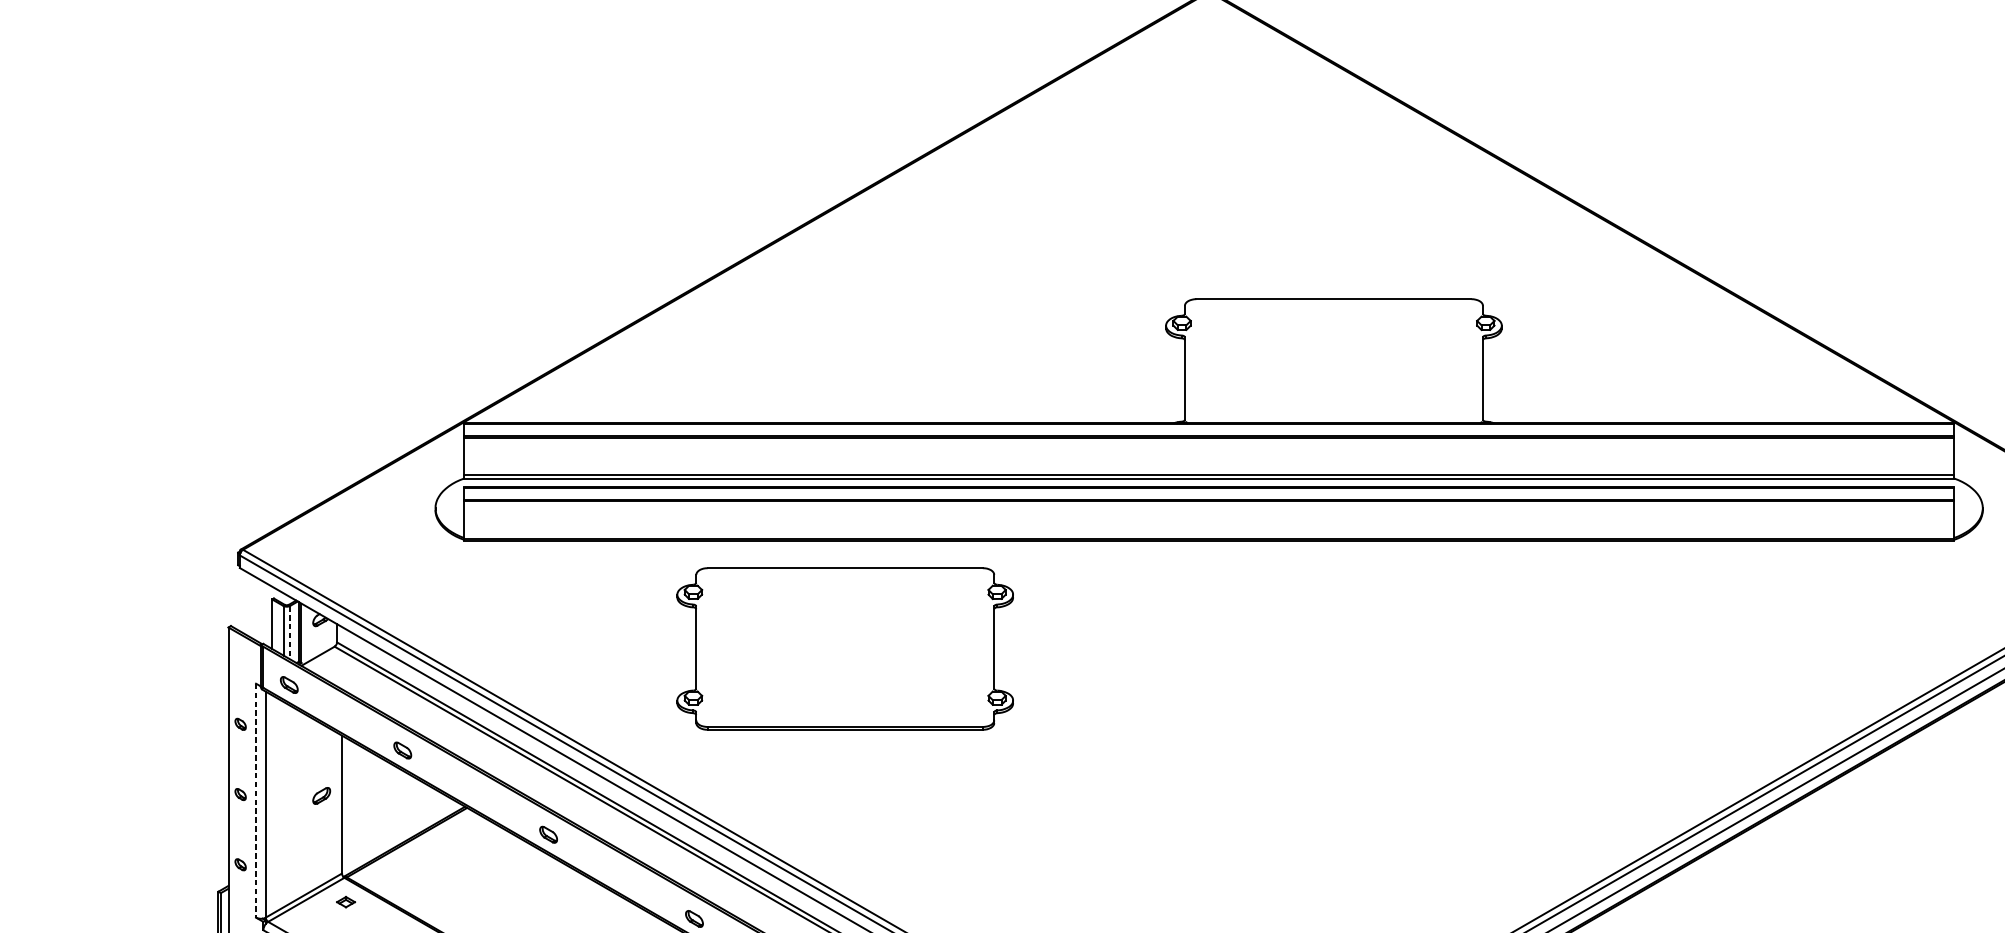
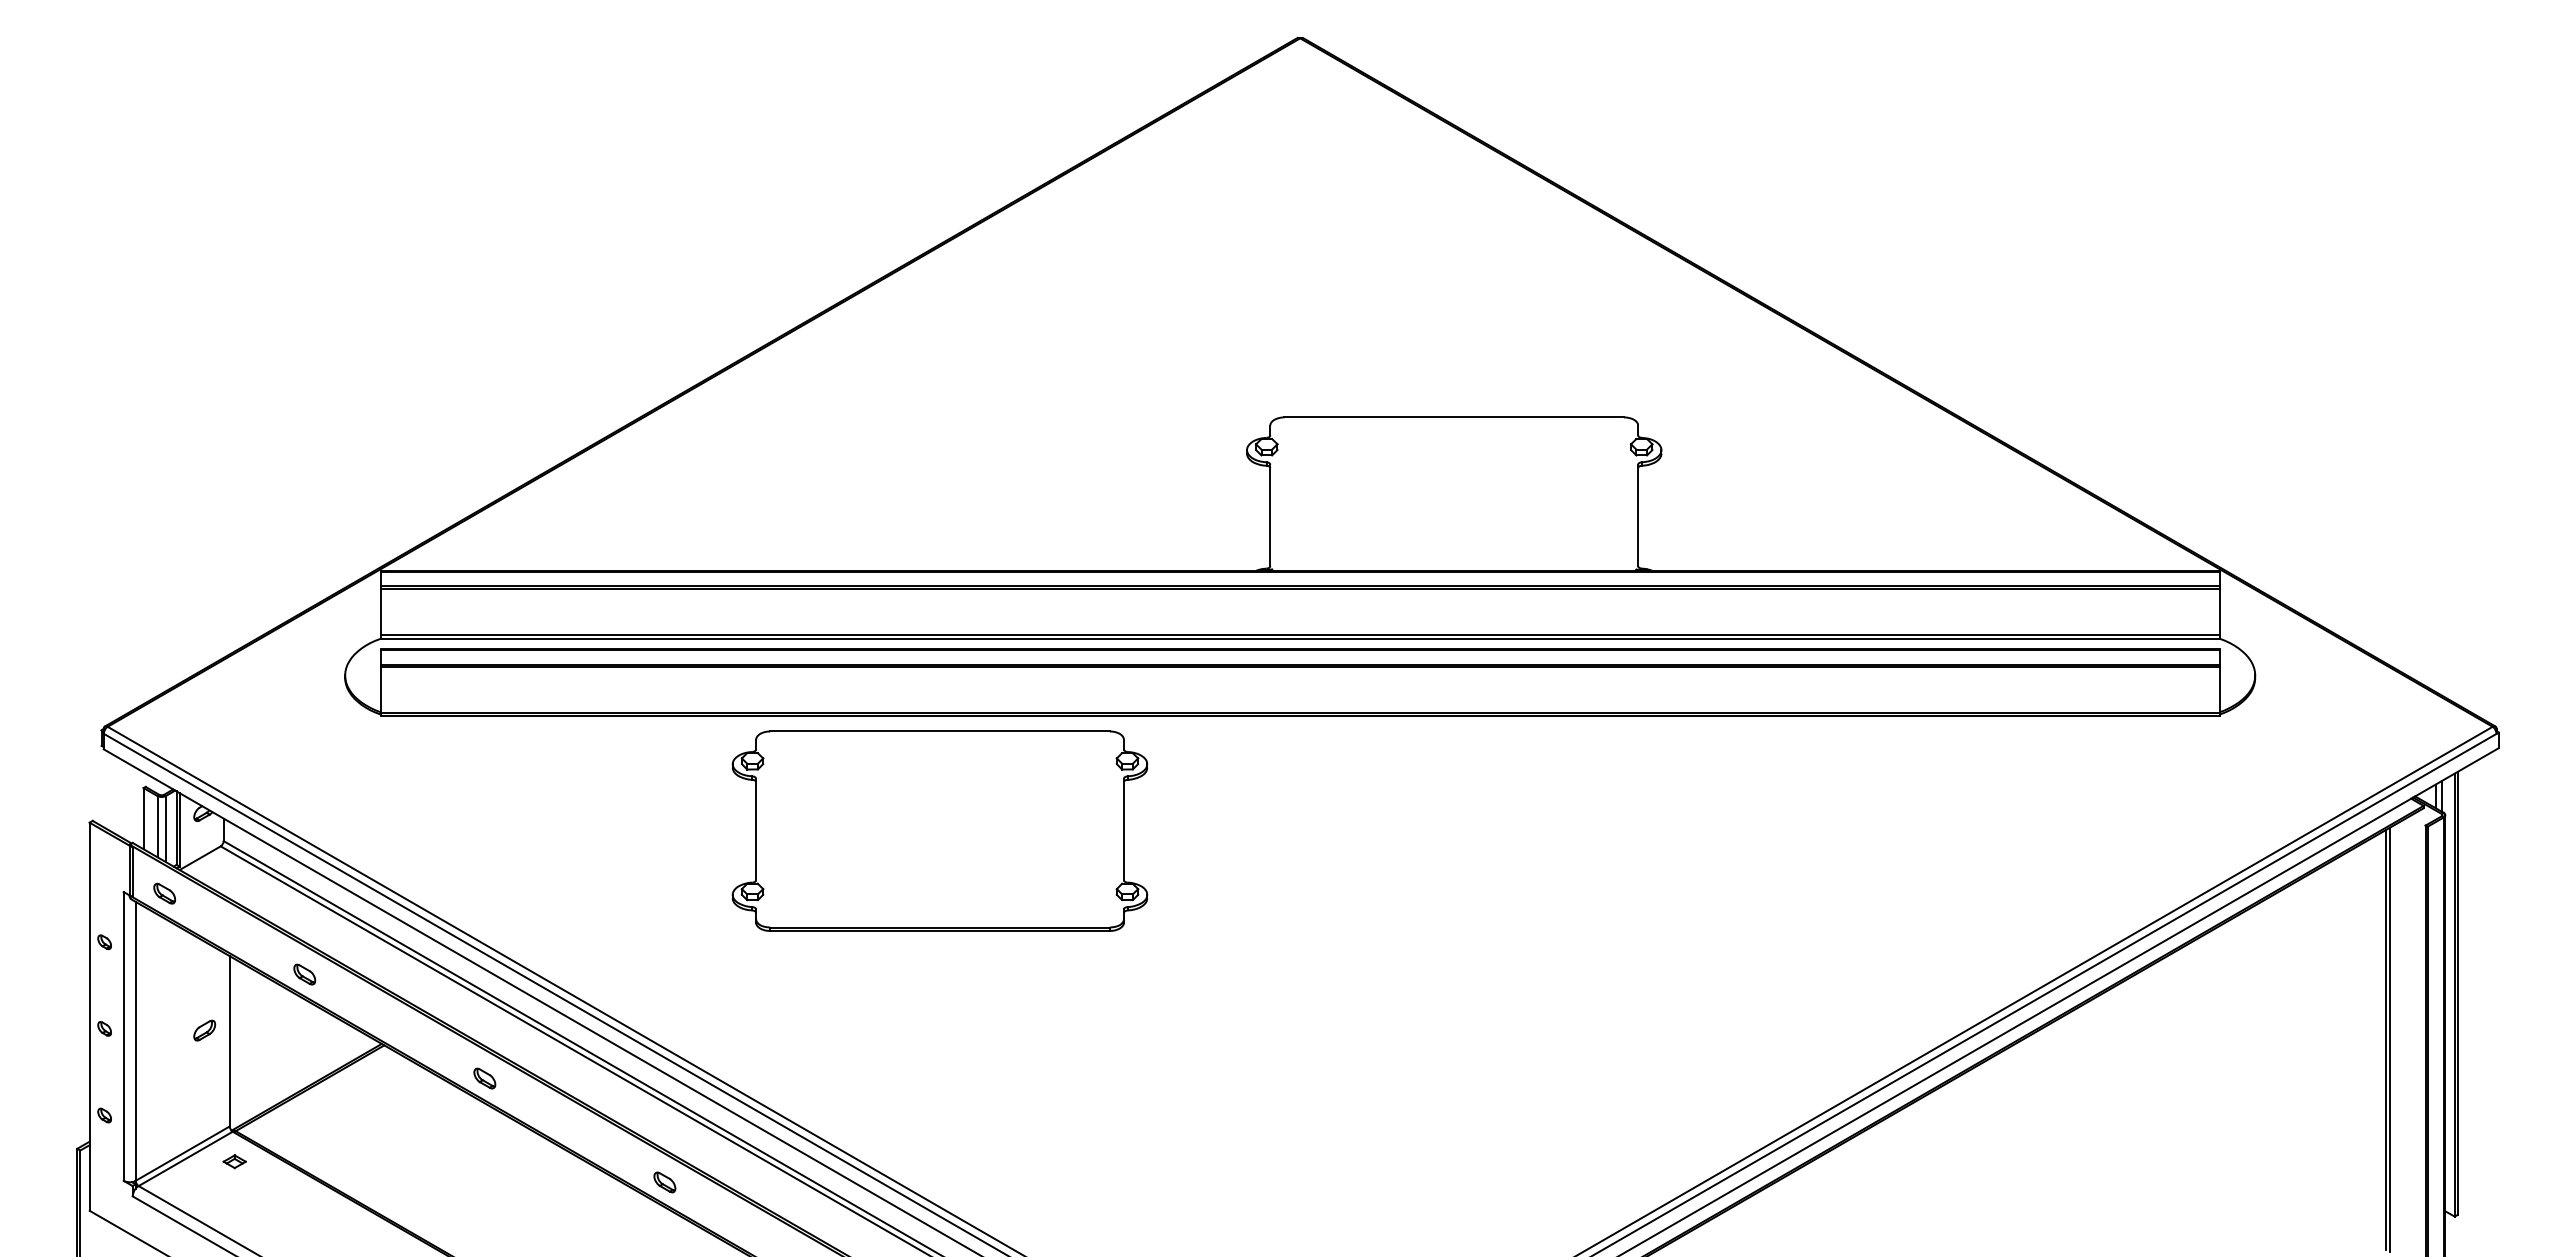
line: (289, 633) -> (165, 829), dashed -> solid
part: (844, 648) -> (939, 830), moved
line: (255, 800) -> (123, 1036), dashed -> solid

